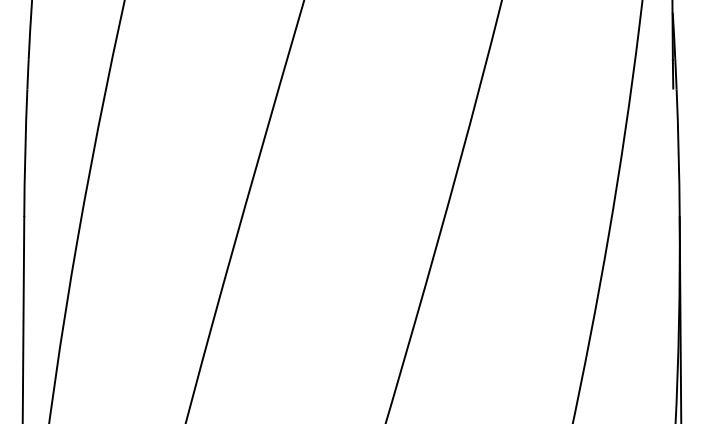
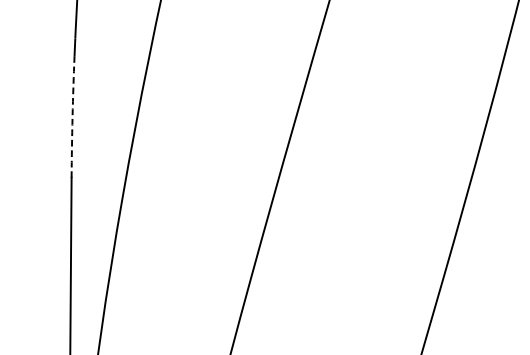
arc: (25, 153) -> (72, 117), solid -> dashed

